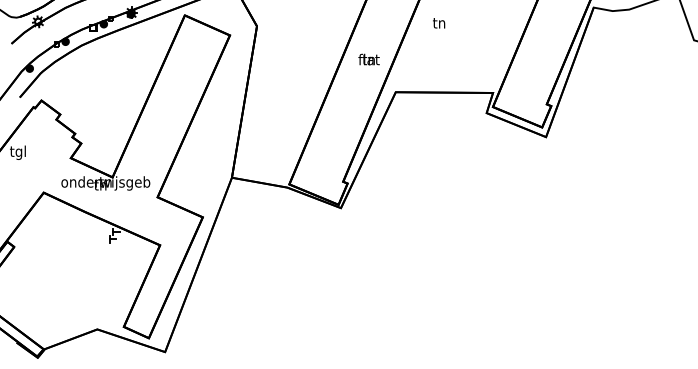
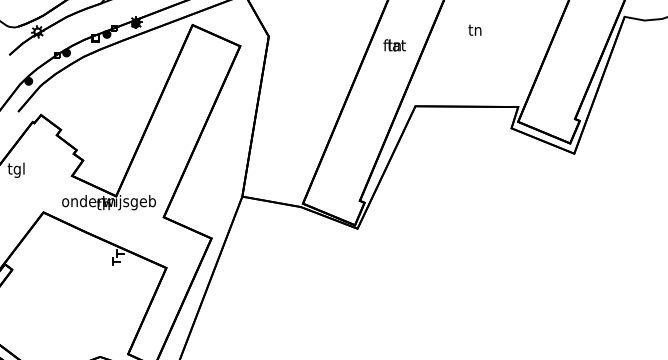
text: (439, 23) -> (475, 30), moved
text: (368, 59) -> (394, 45), moved

